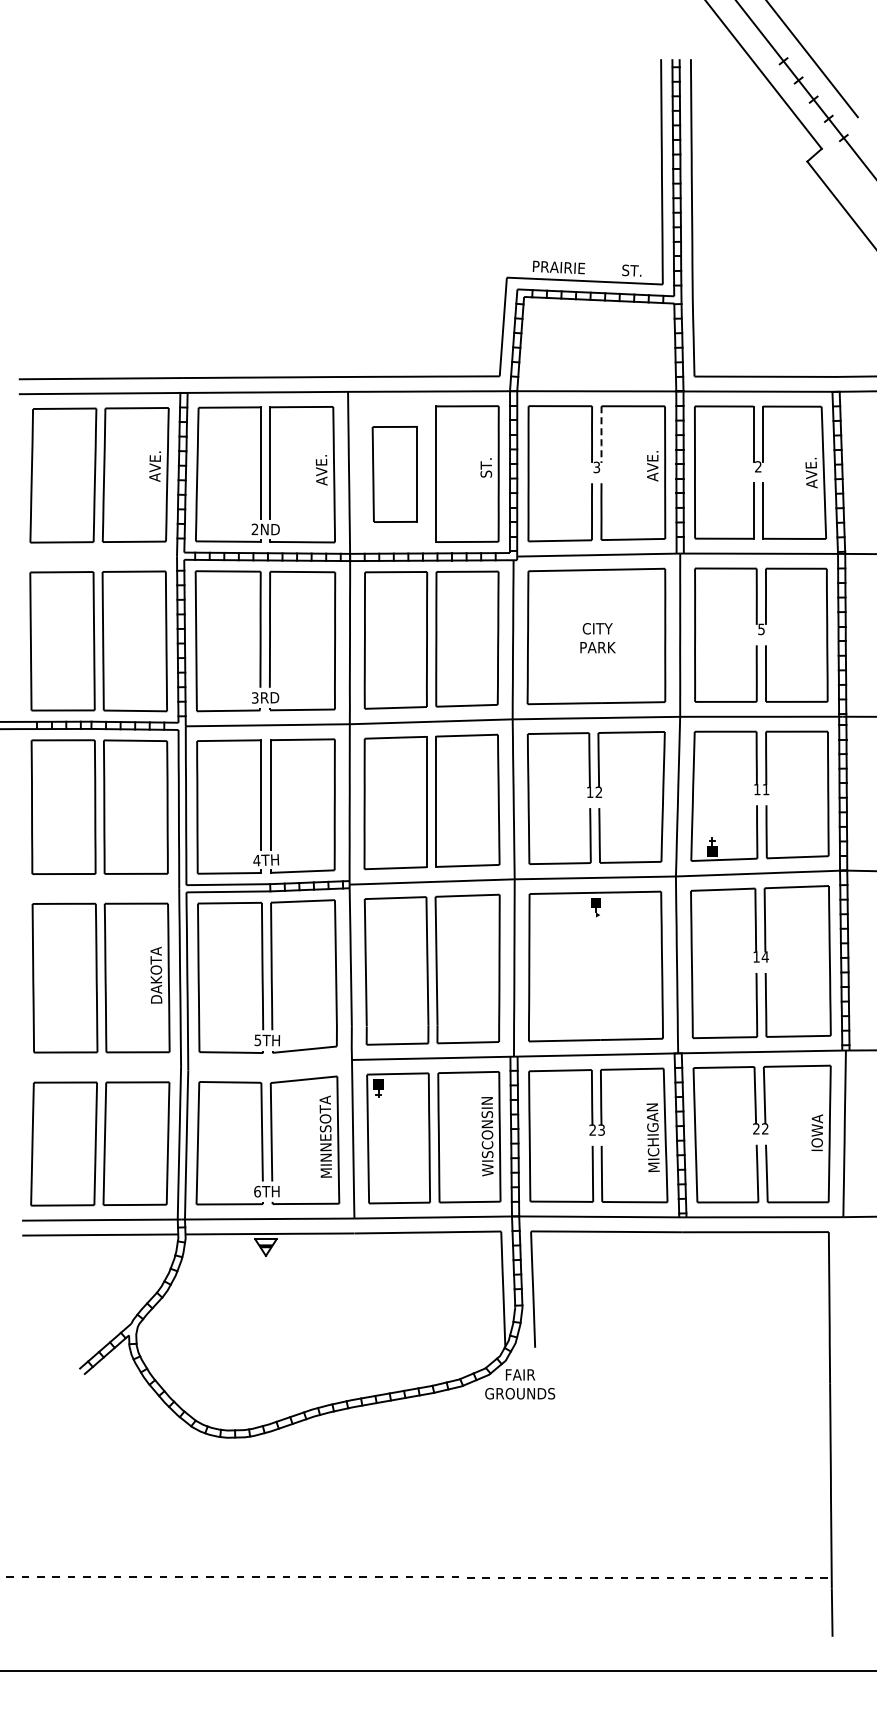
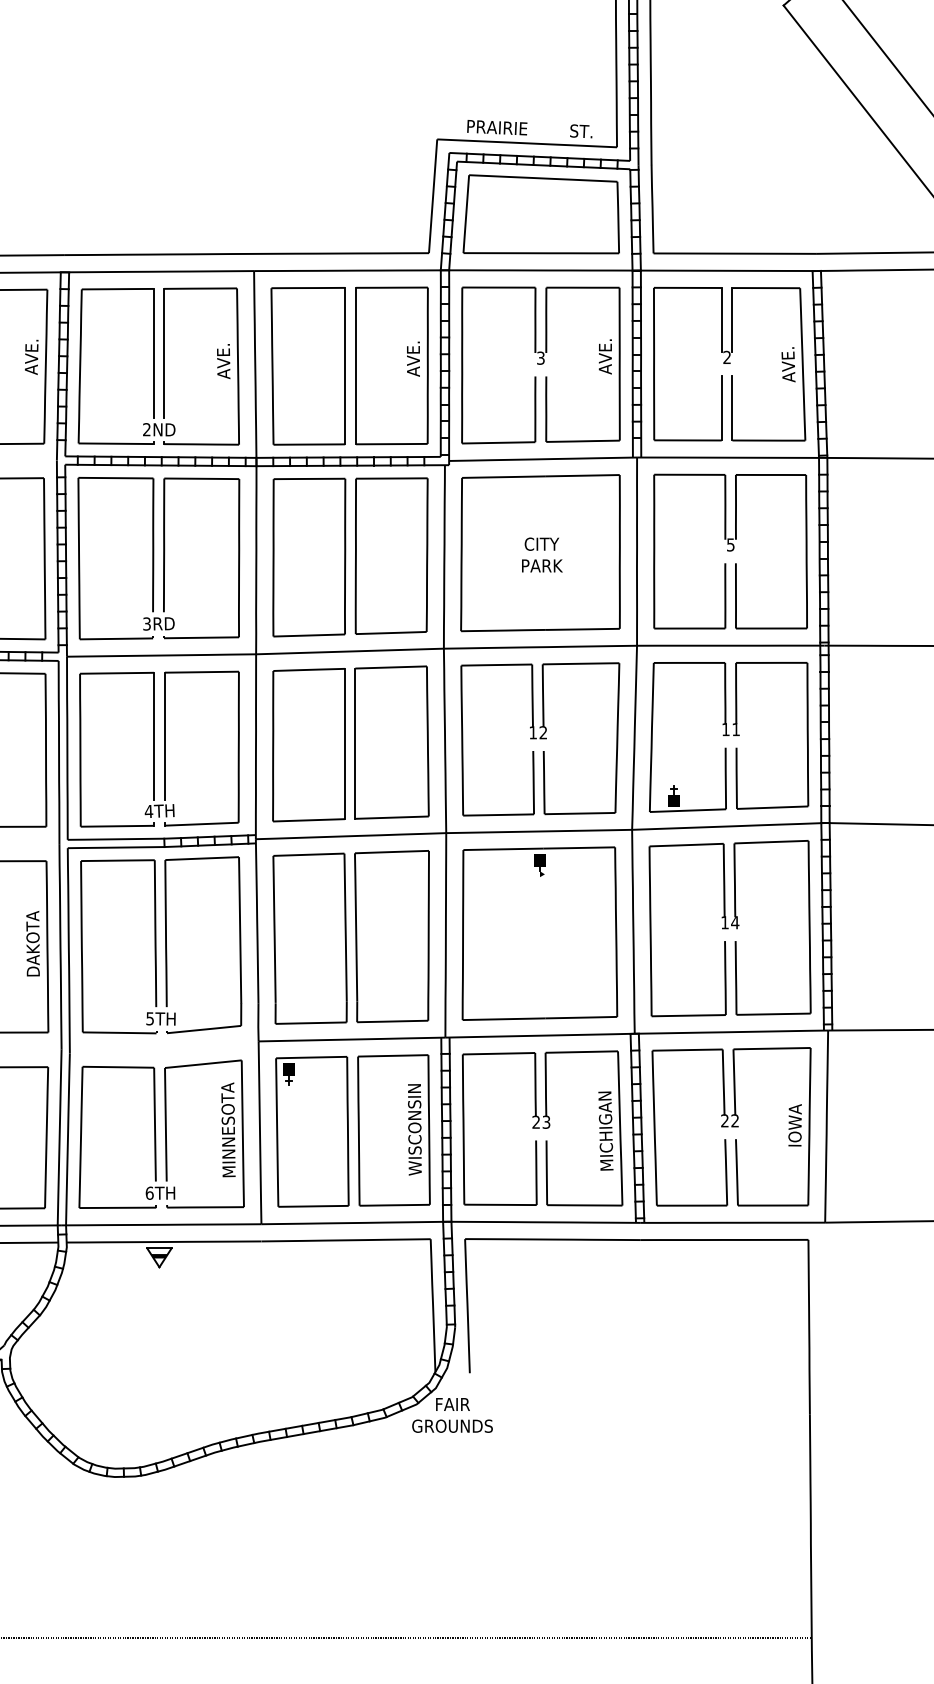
part: (596, 342) -> (540, 214), added
line: (601, 435) -> (546, 321), dashed -> solid
text: (486, 468) -> (413, 359), ST. -> AVE.
part: (394, 474) -> (307, 366), size x1.43

